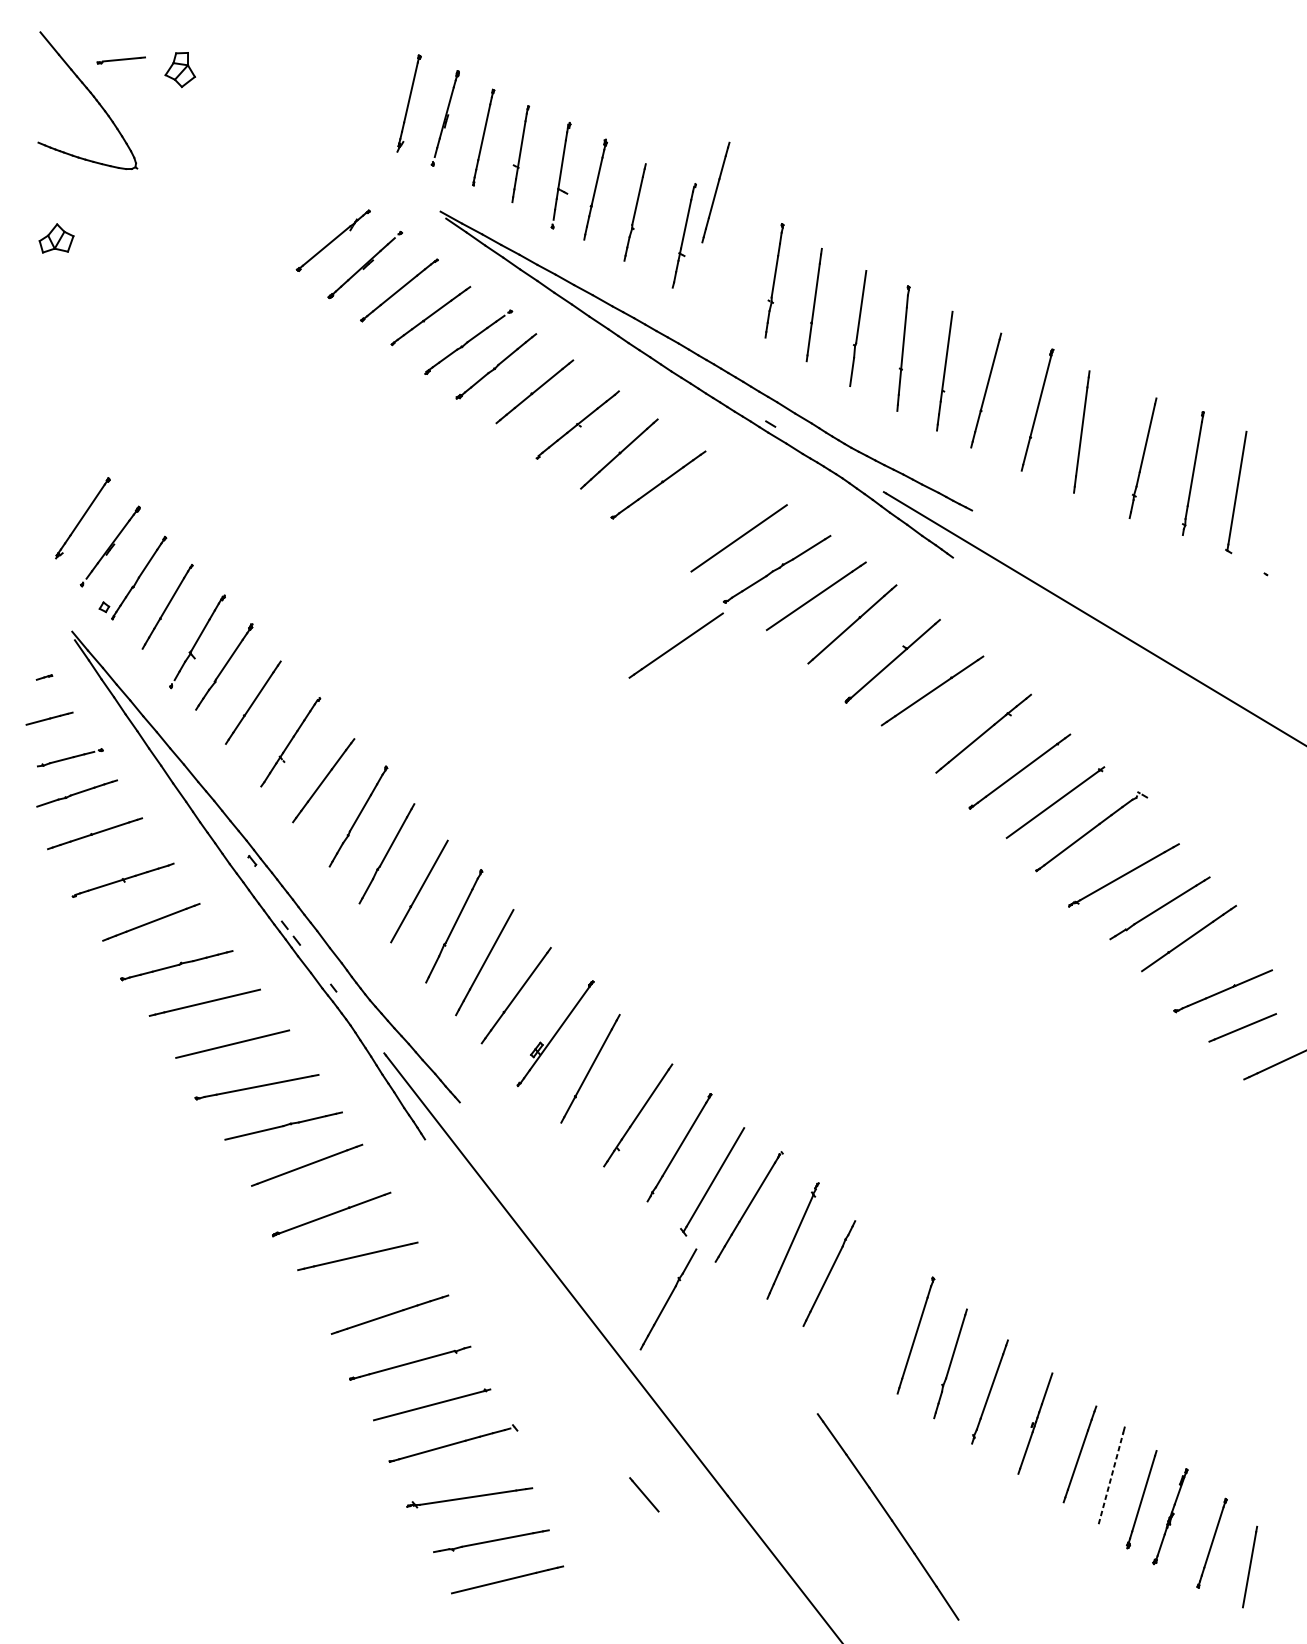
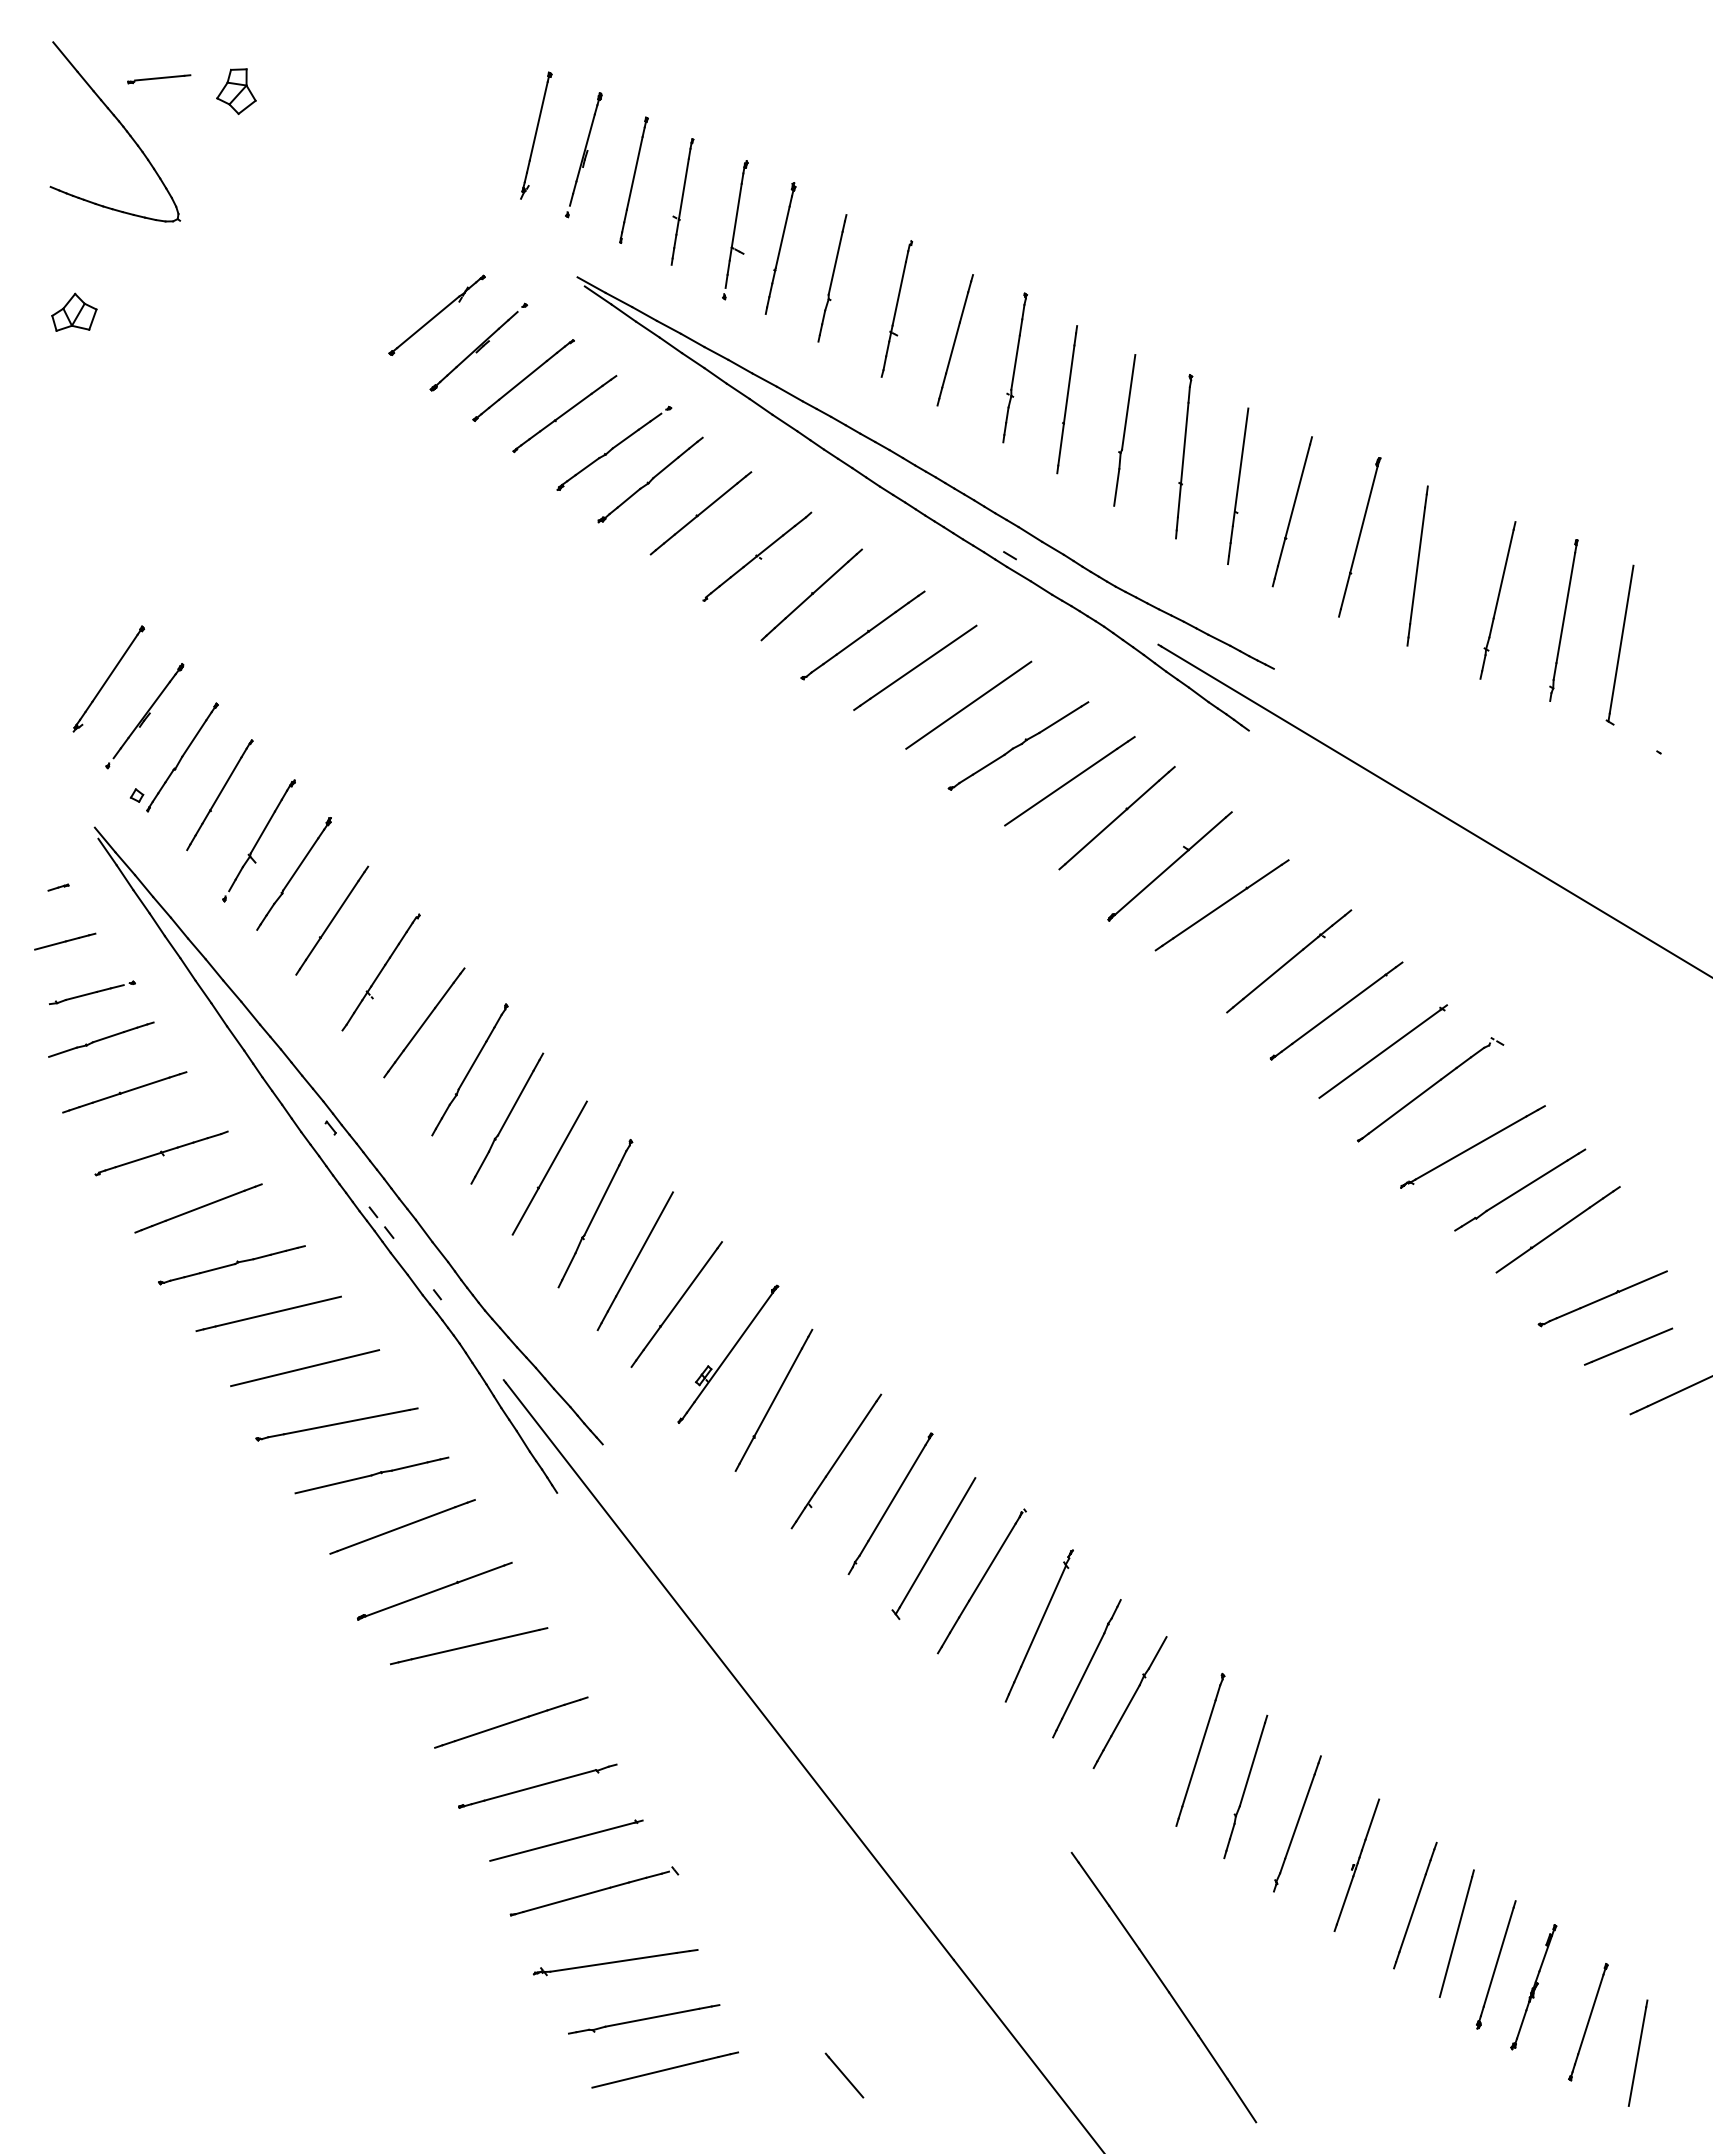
line: (715, 192) -> (954, 340), moved
line: (676, 645) -> (915, 667), moved
part: (668, 1299) -> (1129, 1702), moved
line: (1111, 1477) -> (1456, 1936), dashed -> solid
line: (644, 1494) -> (844, 2075), moved

